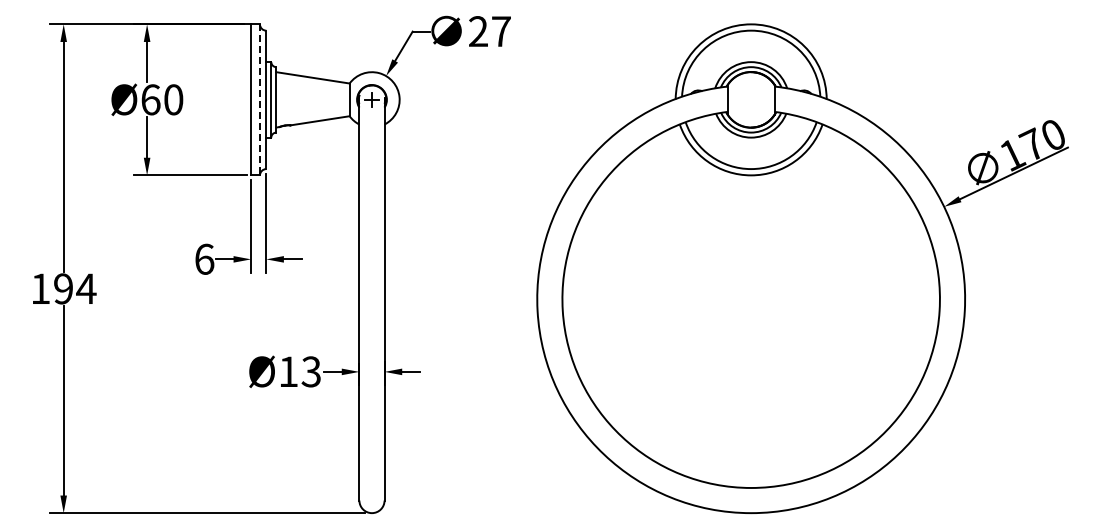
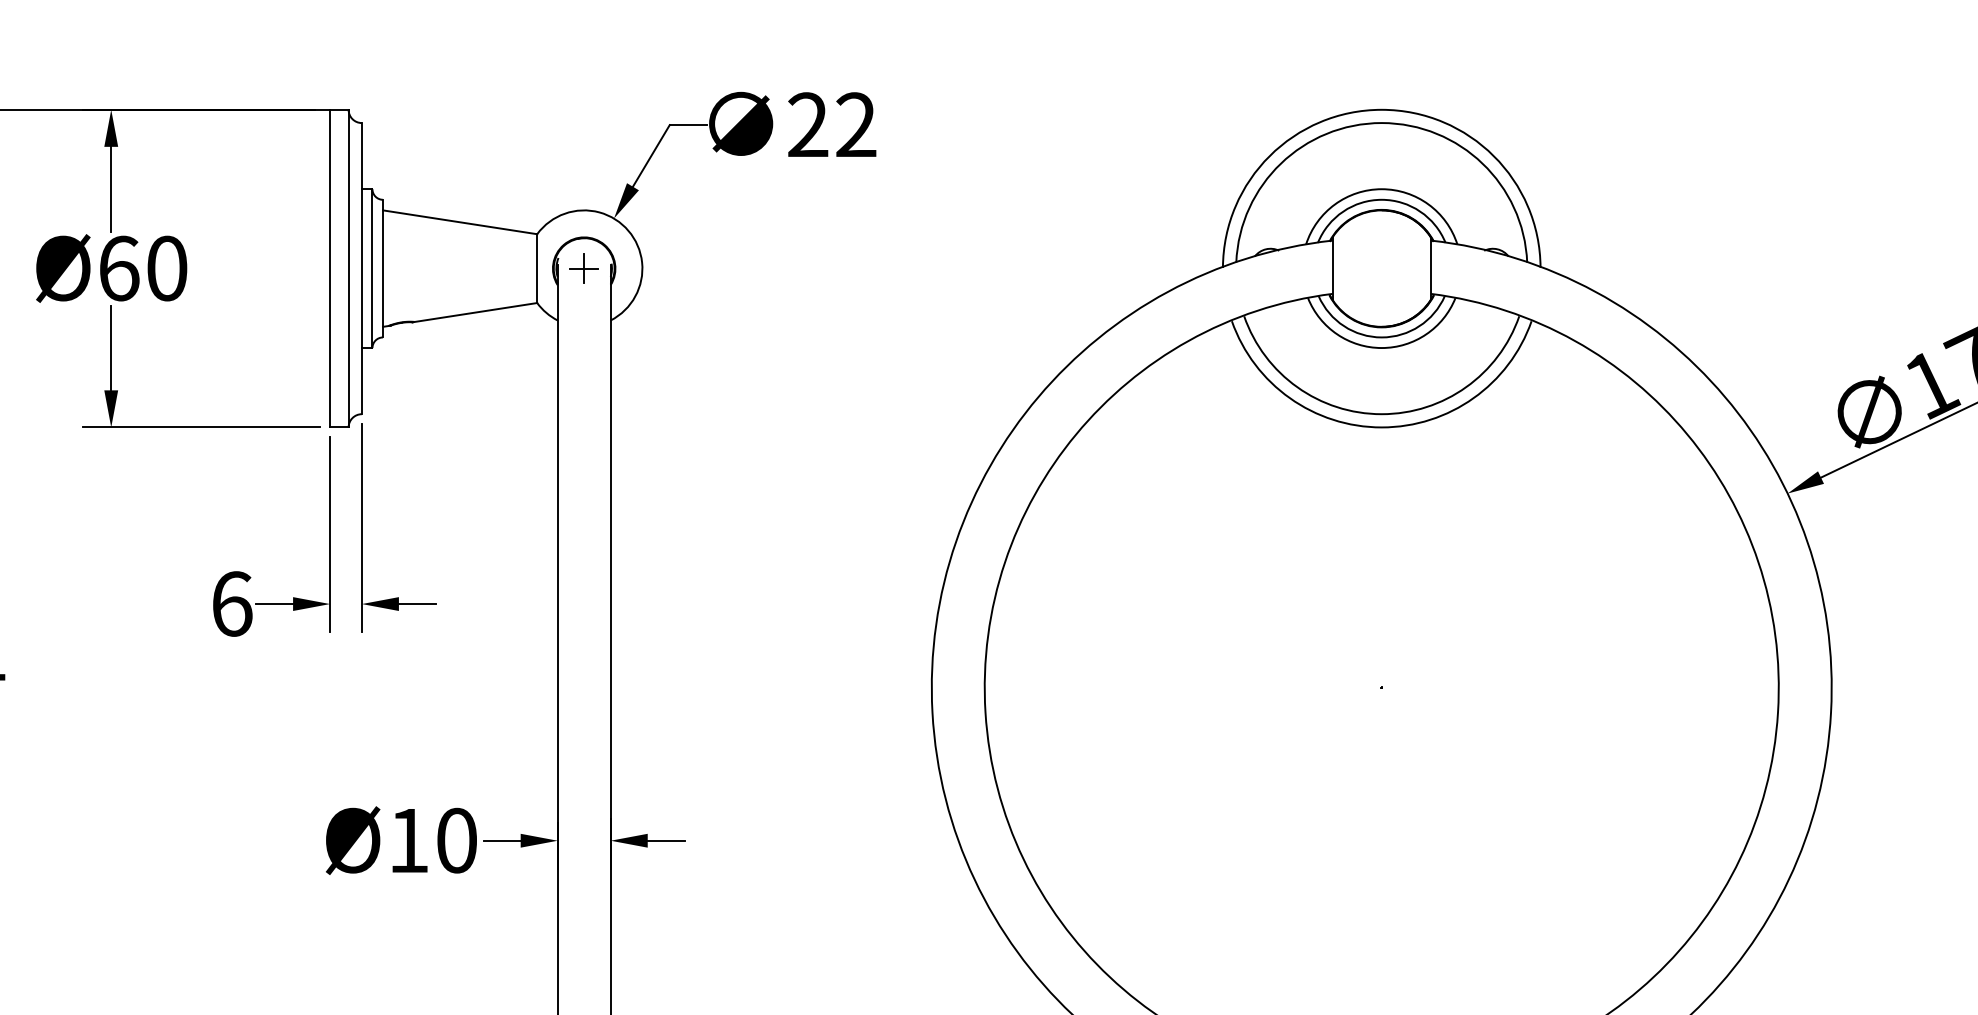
text: (500, 31) -> (854, 124), 27 -> 22
line: (259, 99) -> (347, 267), dashed -> solid
text: (310, 371) -> (454, 839), Ø13 -> Ø10

